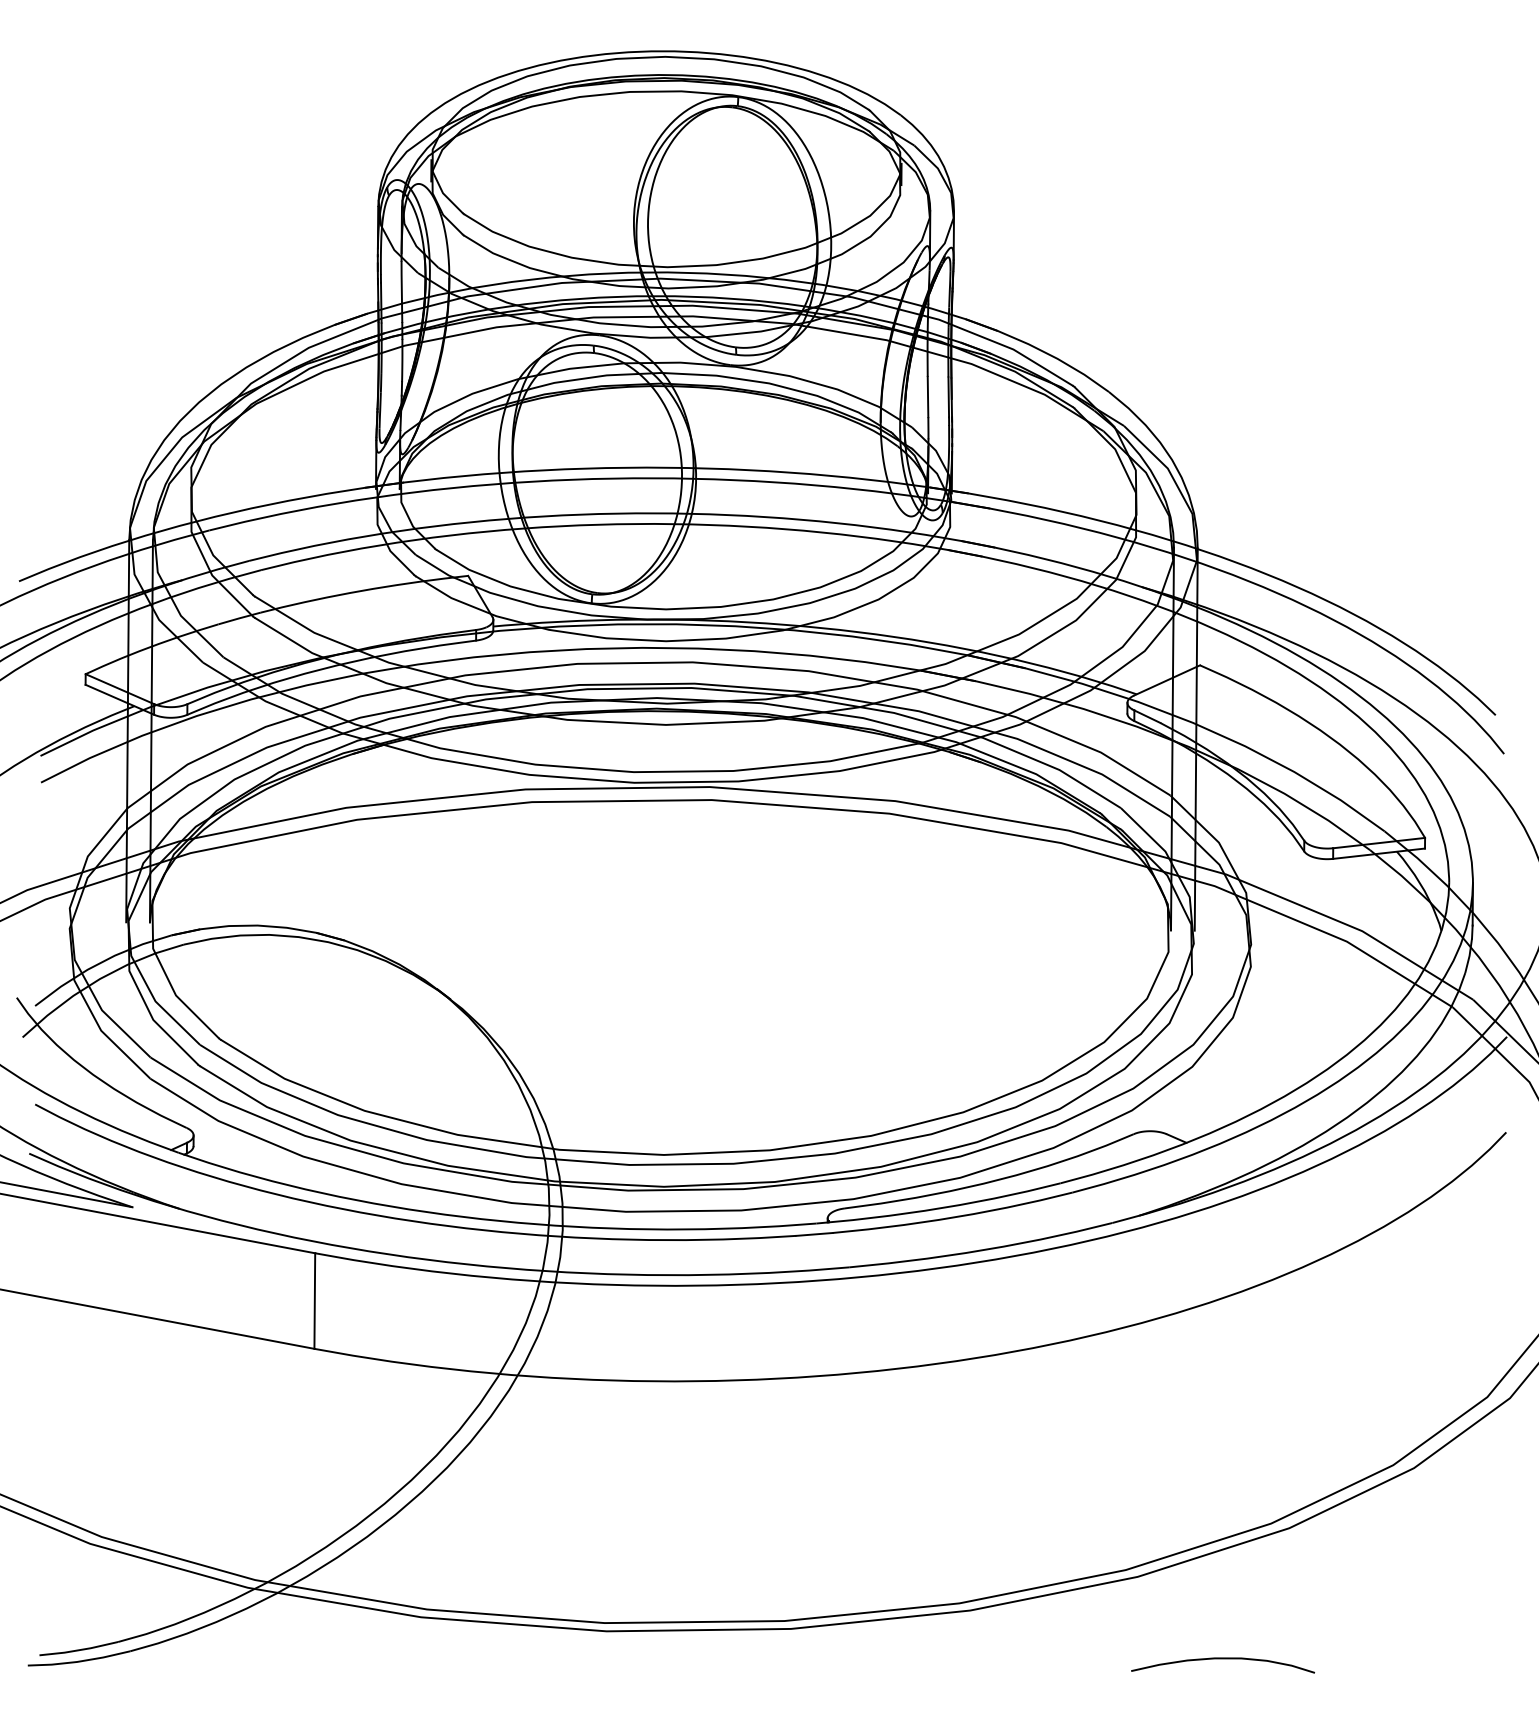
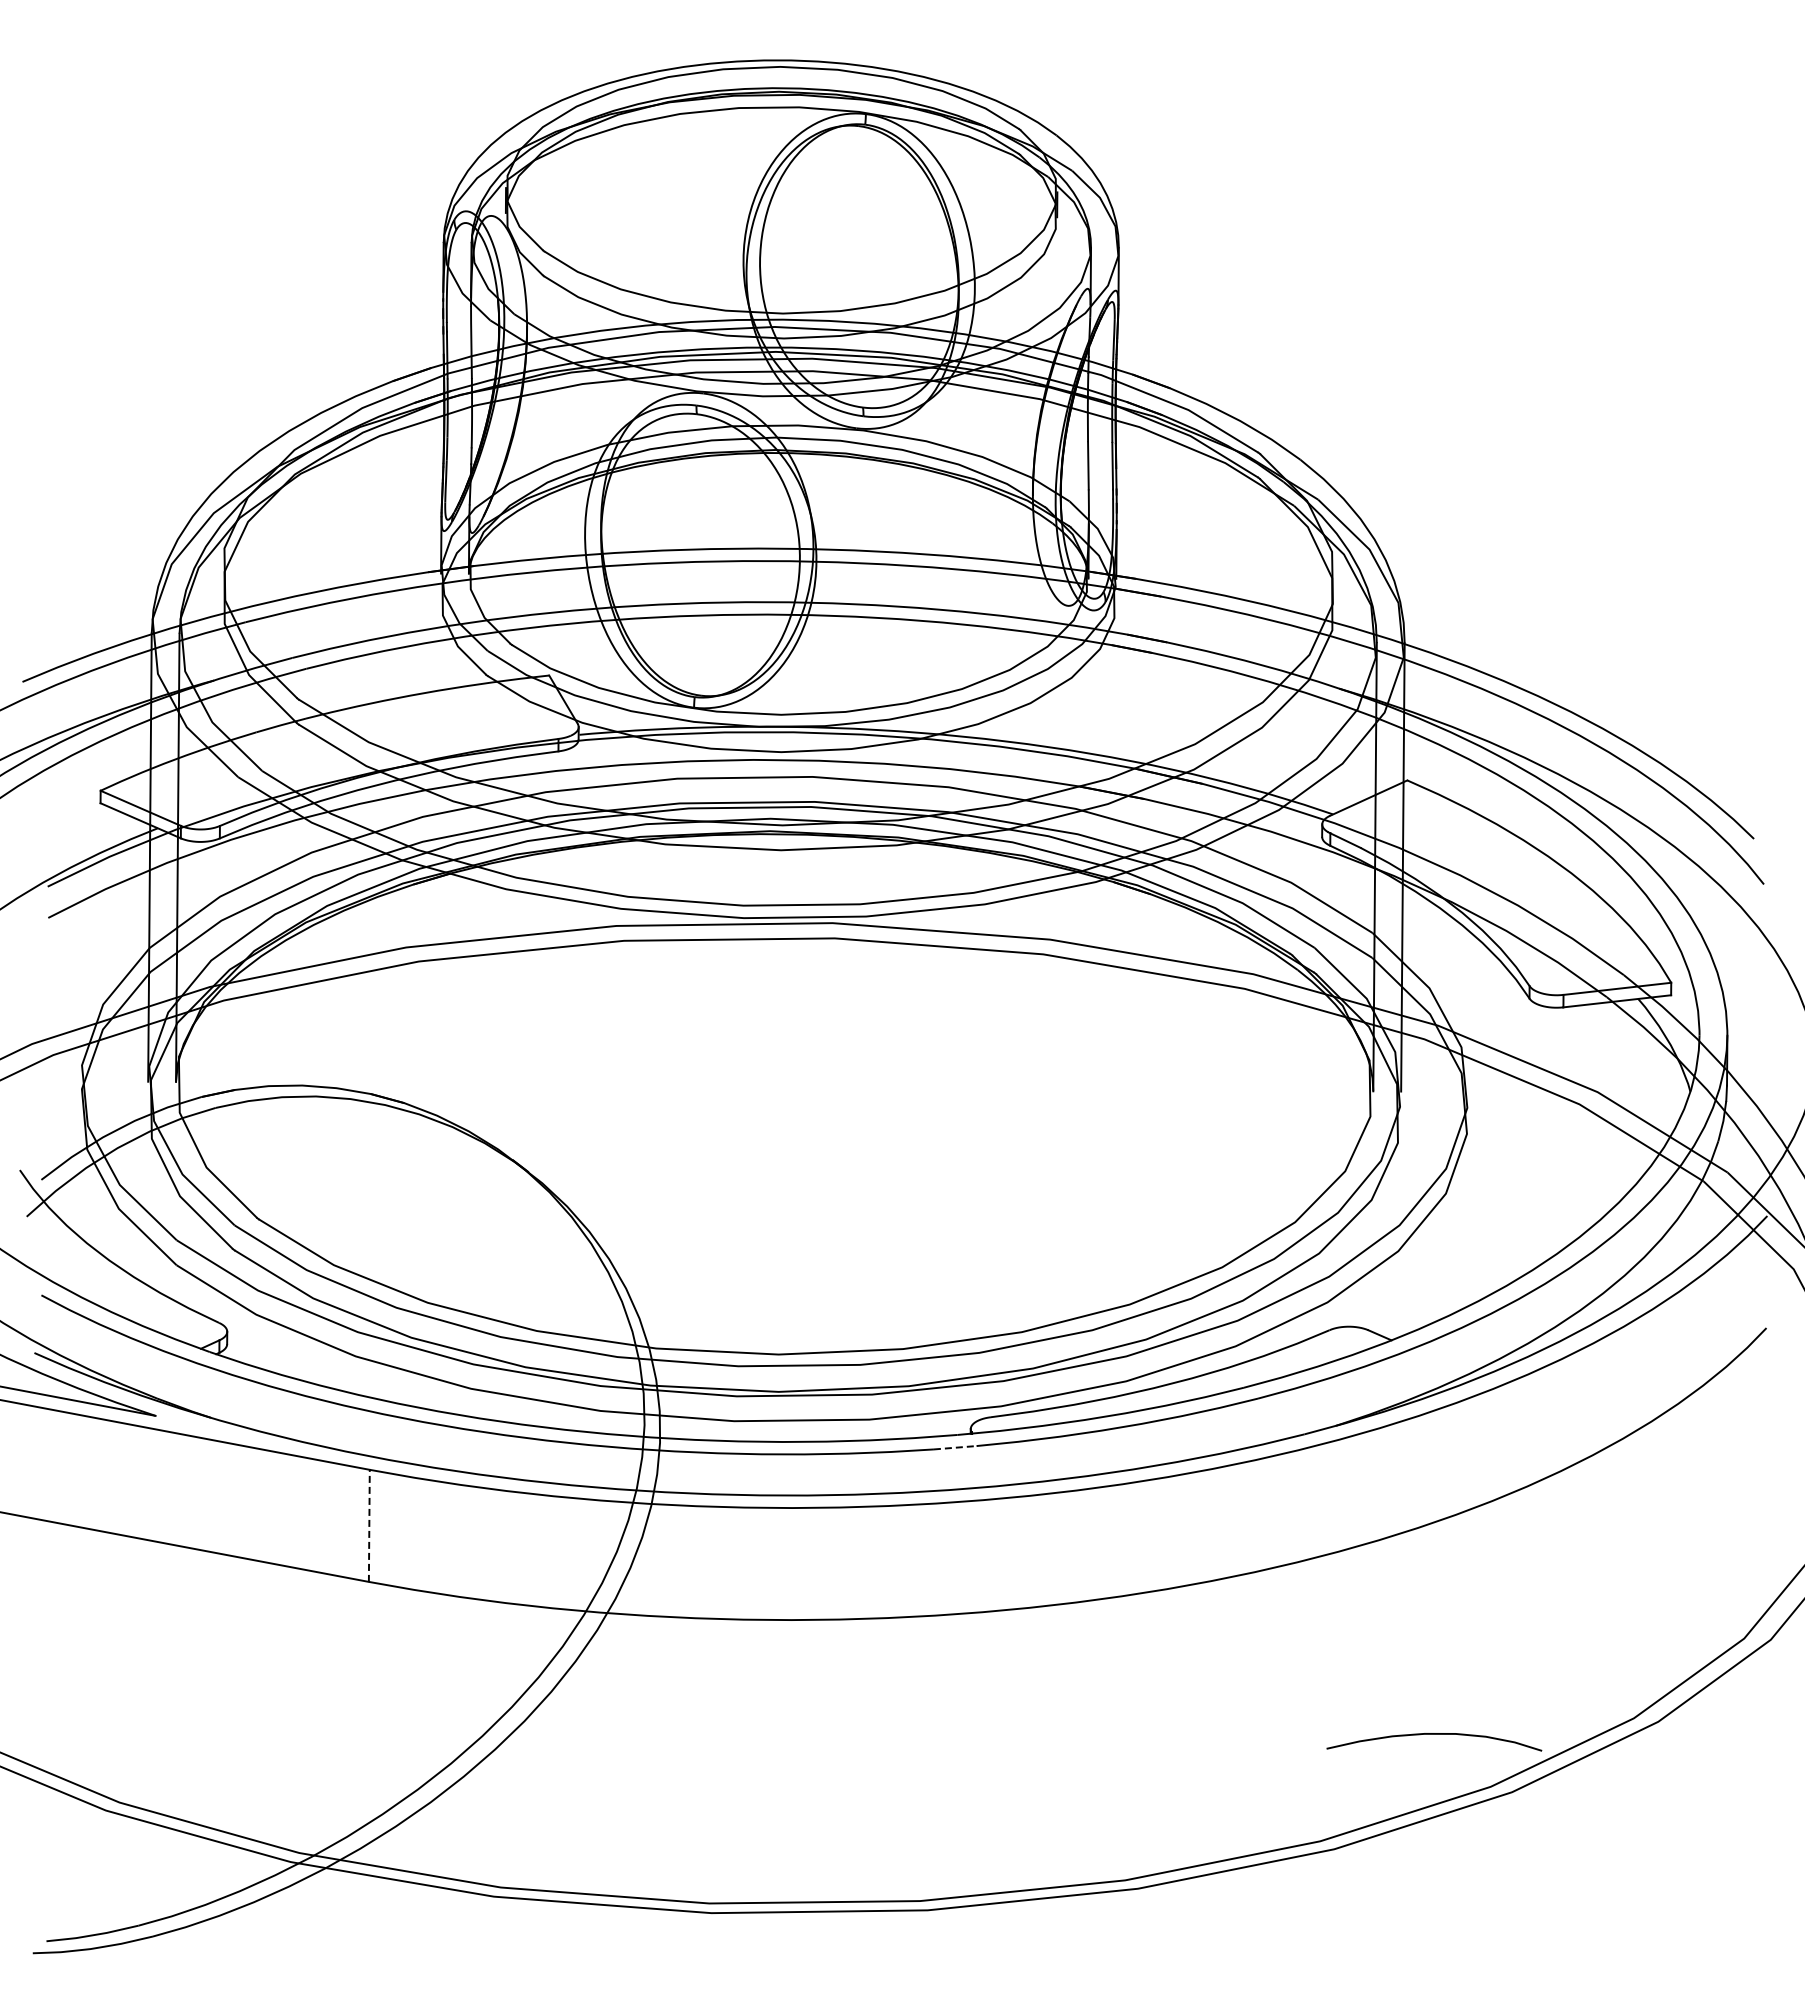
line: (814, 1234) -> (955, 1447), solid -> dashed
line: (314, 1300) -> (369, 1525), solid -> dashed
curve: (1223, 1658) -> (1434, 1734), moved

